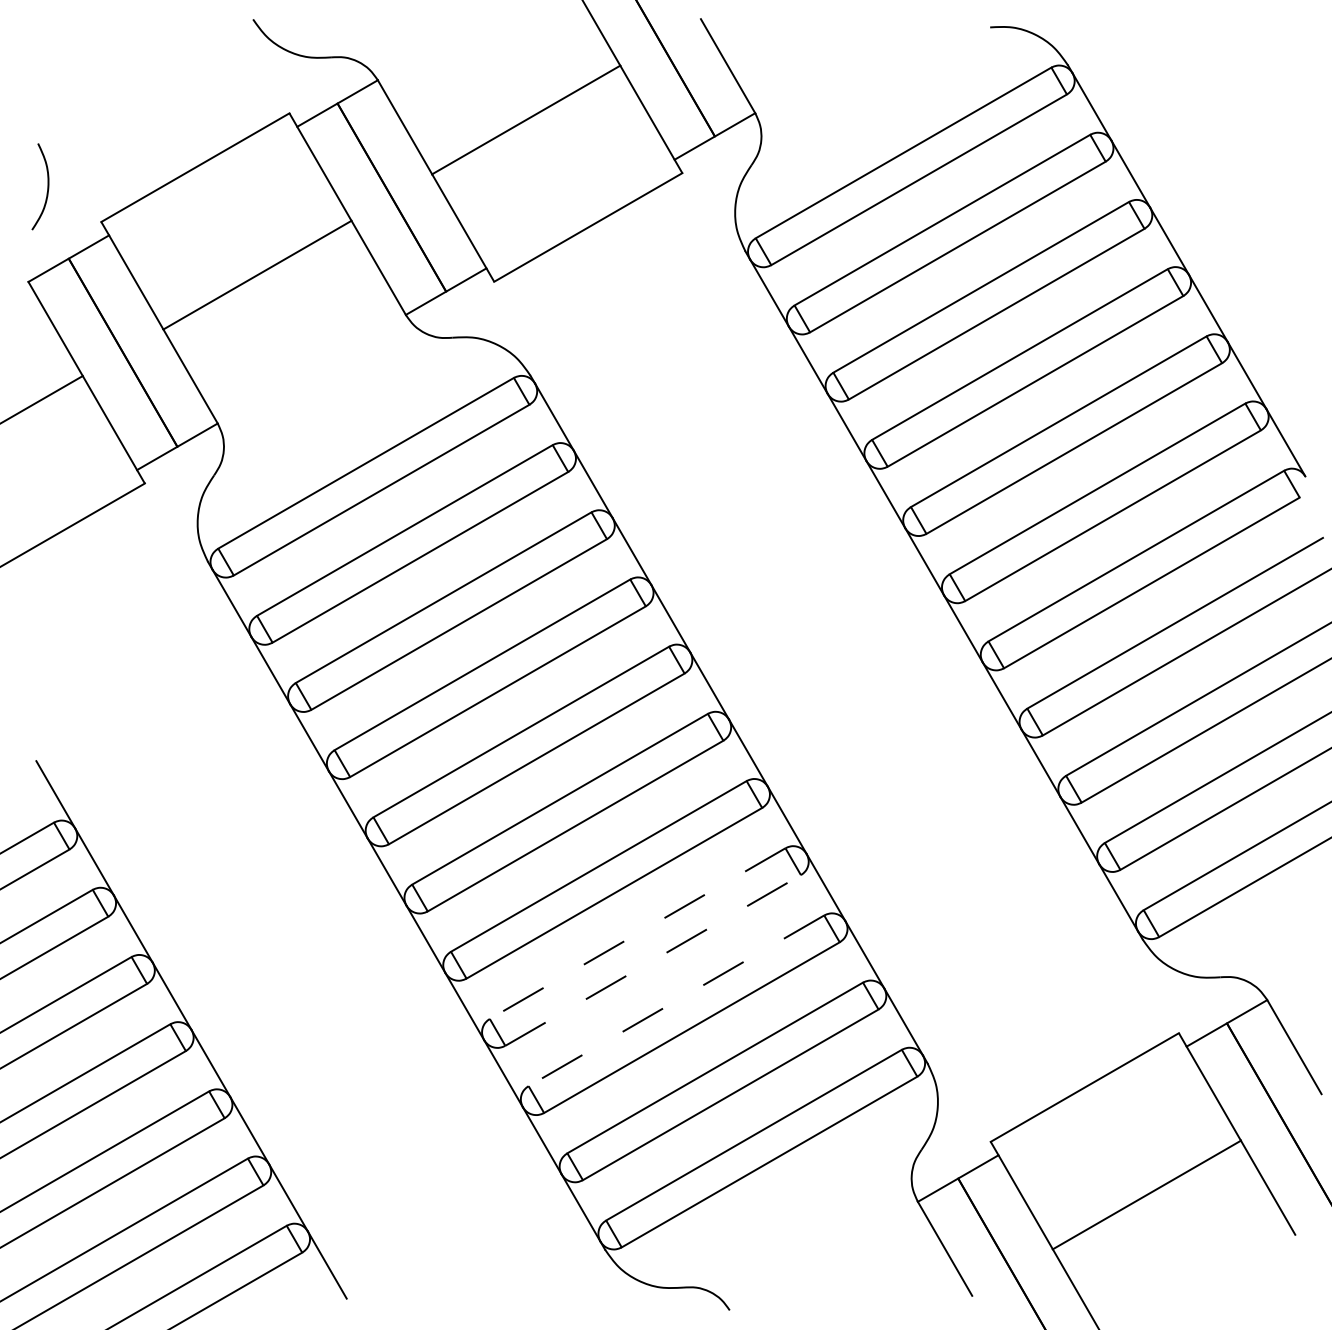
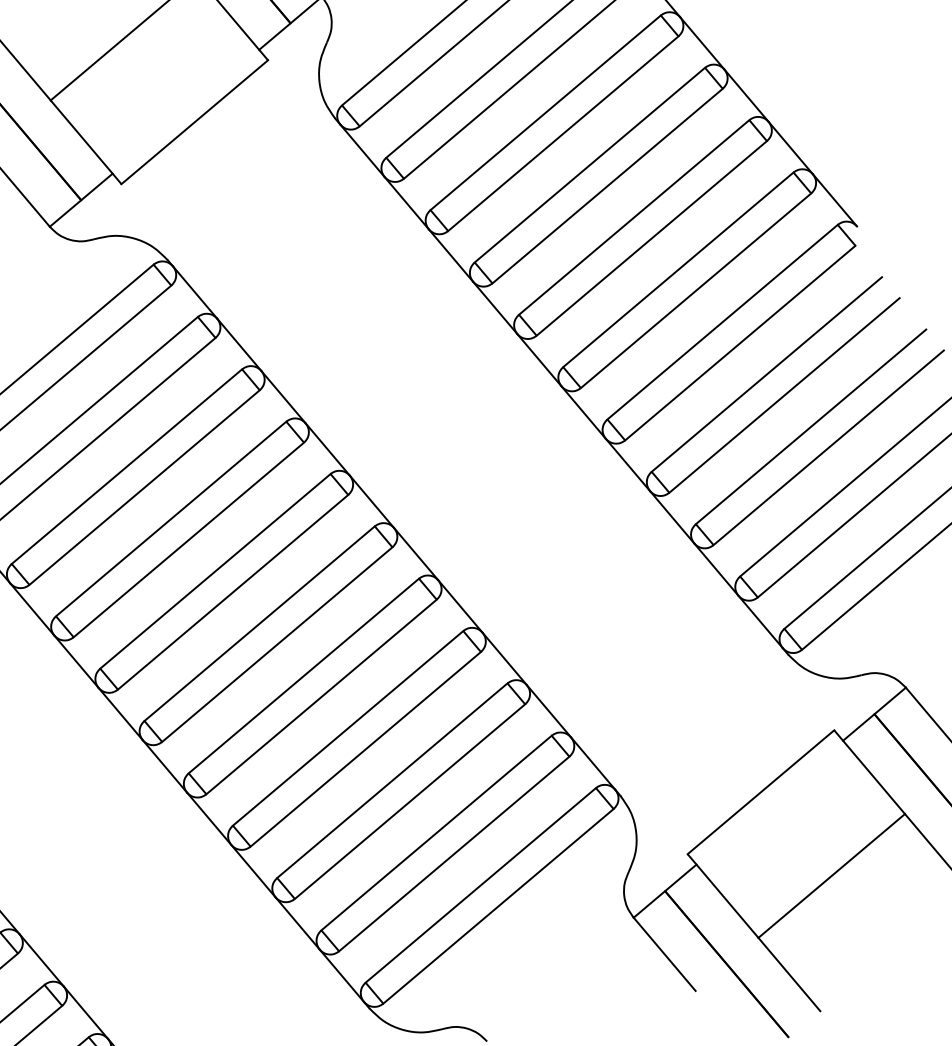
line: (637, 933) -> (347, 728), dashed -> solid
line: (653, 960) -> (366, 749), dashed -> solid
line: (676, 1000) -> (392, 780), dashed -> solid

